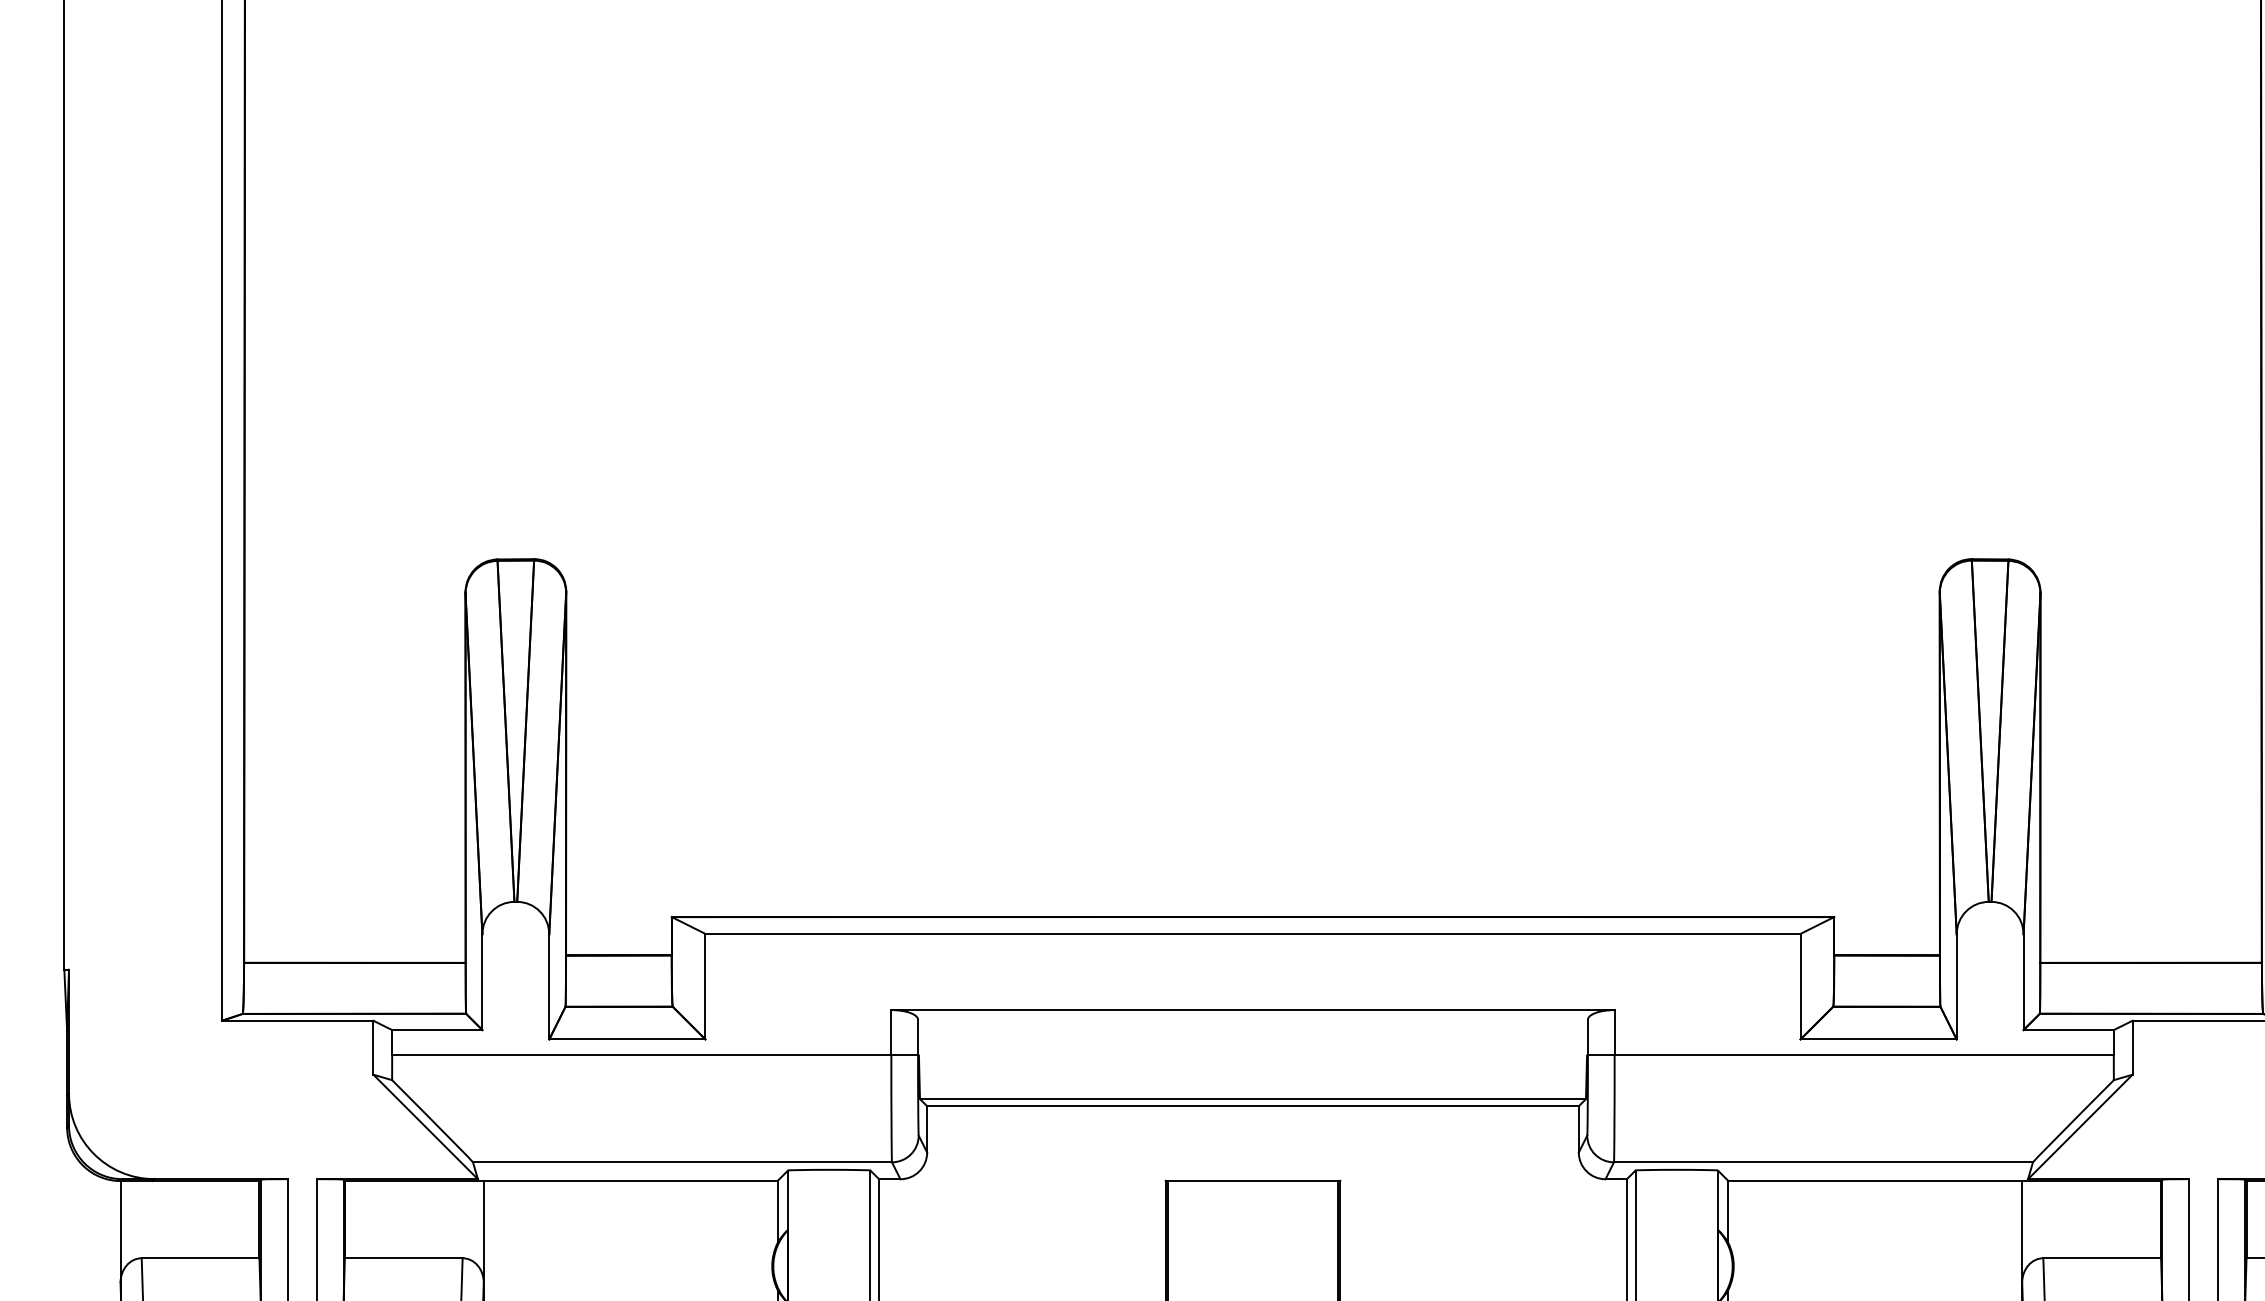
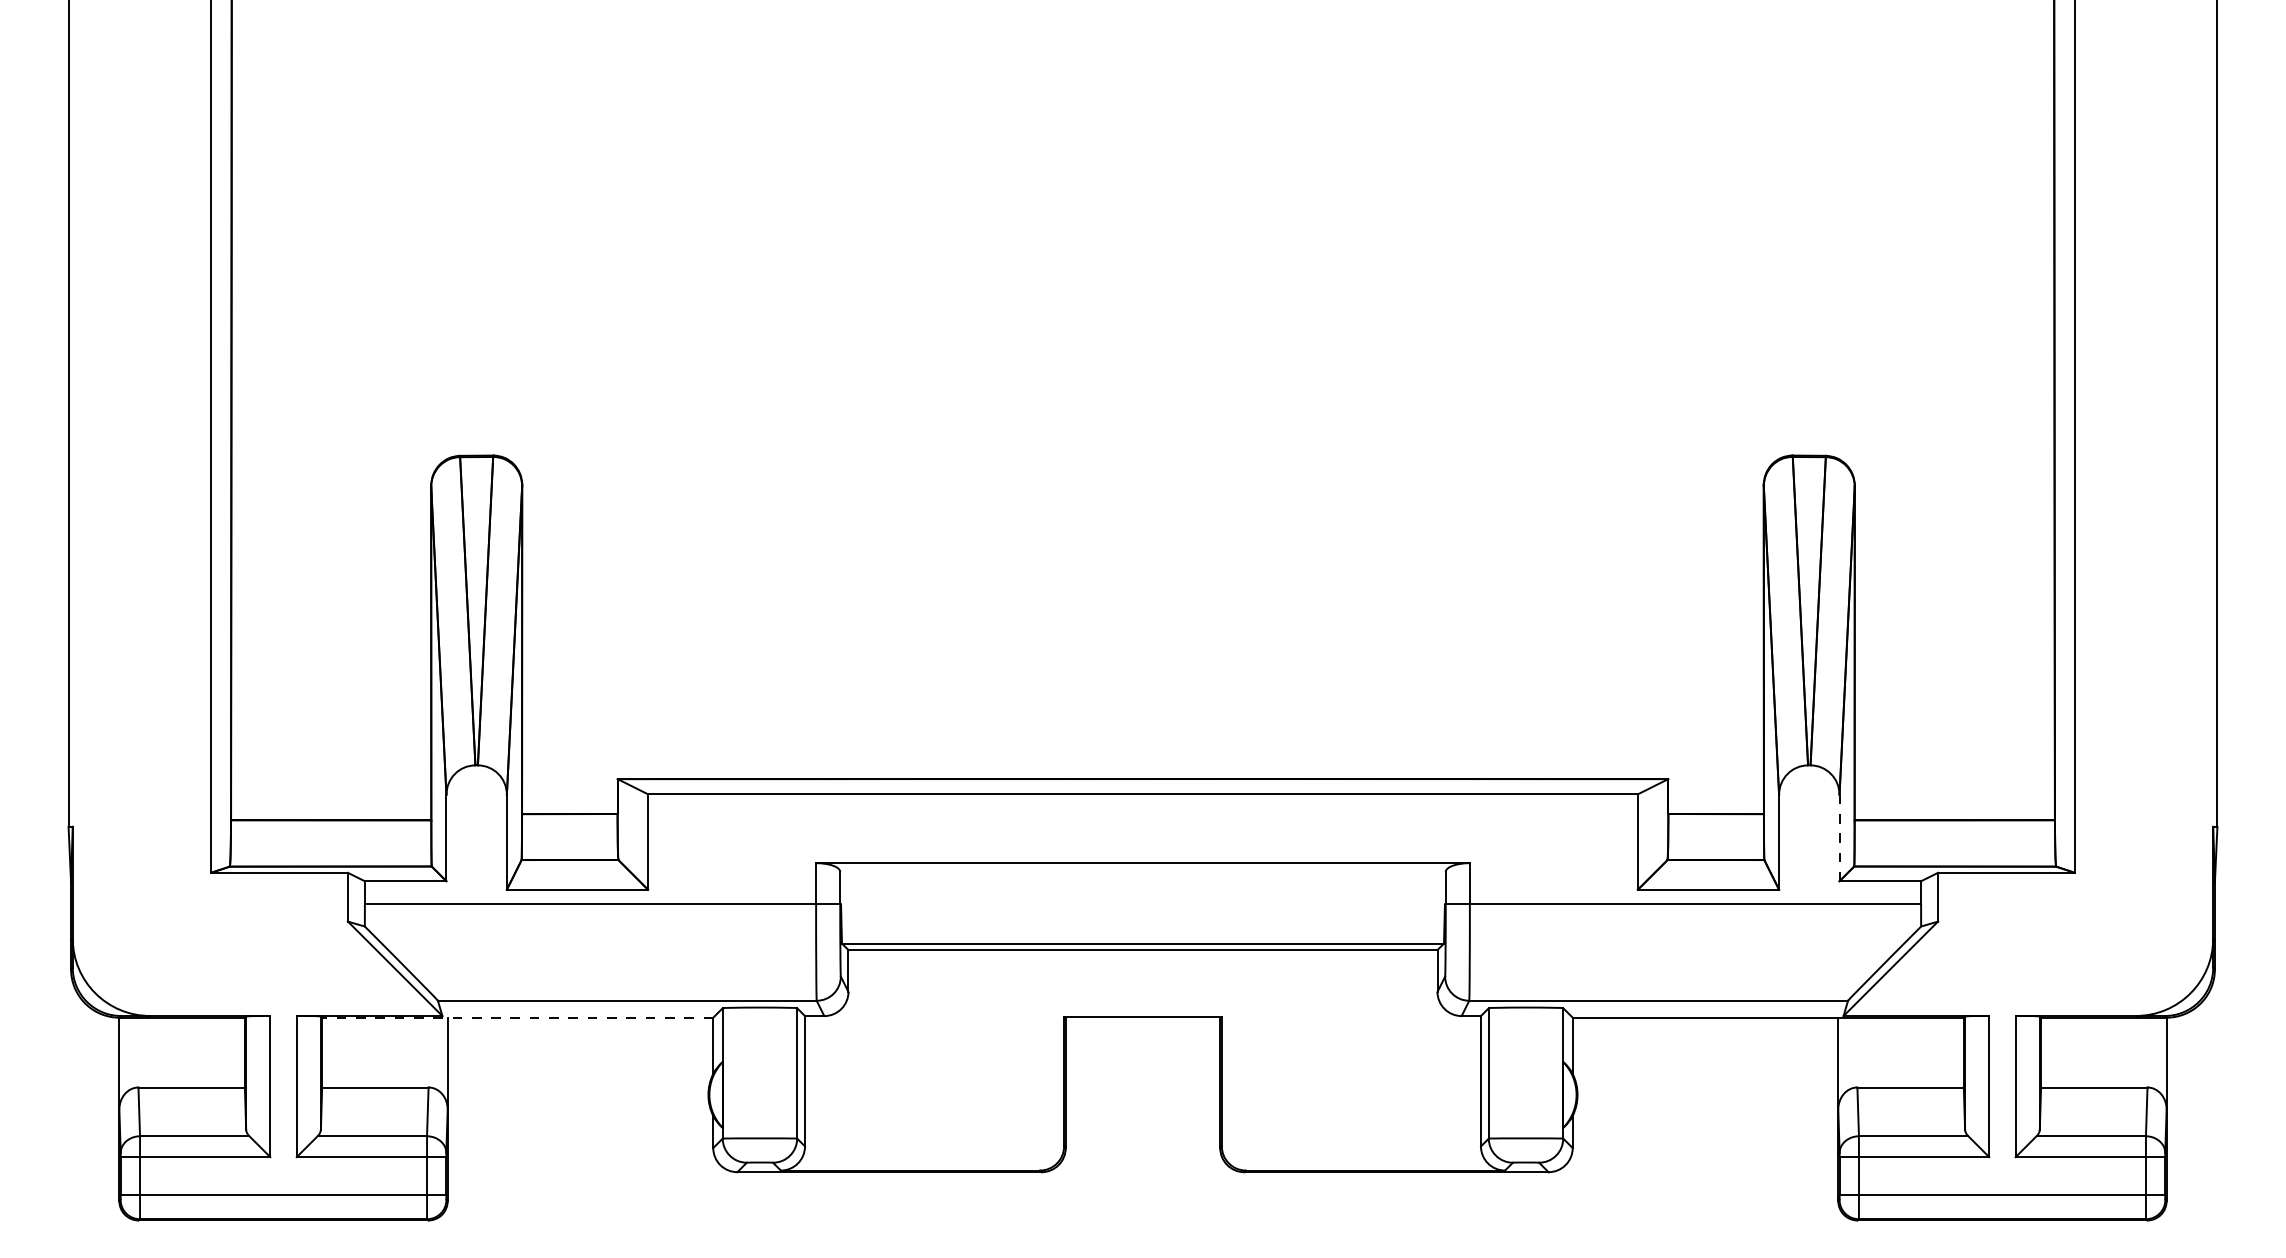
line: (2023, 982) -> (1839, 838), solid -> dashed
line: (561, 1180) -> (517, 1017), solid -> dashed

